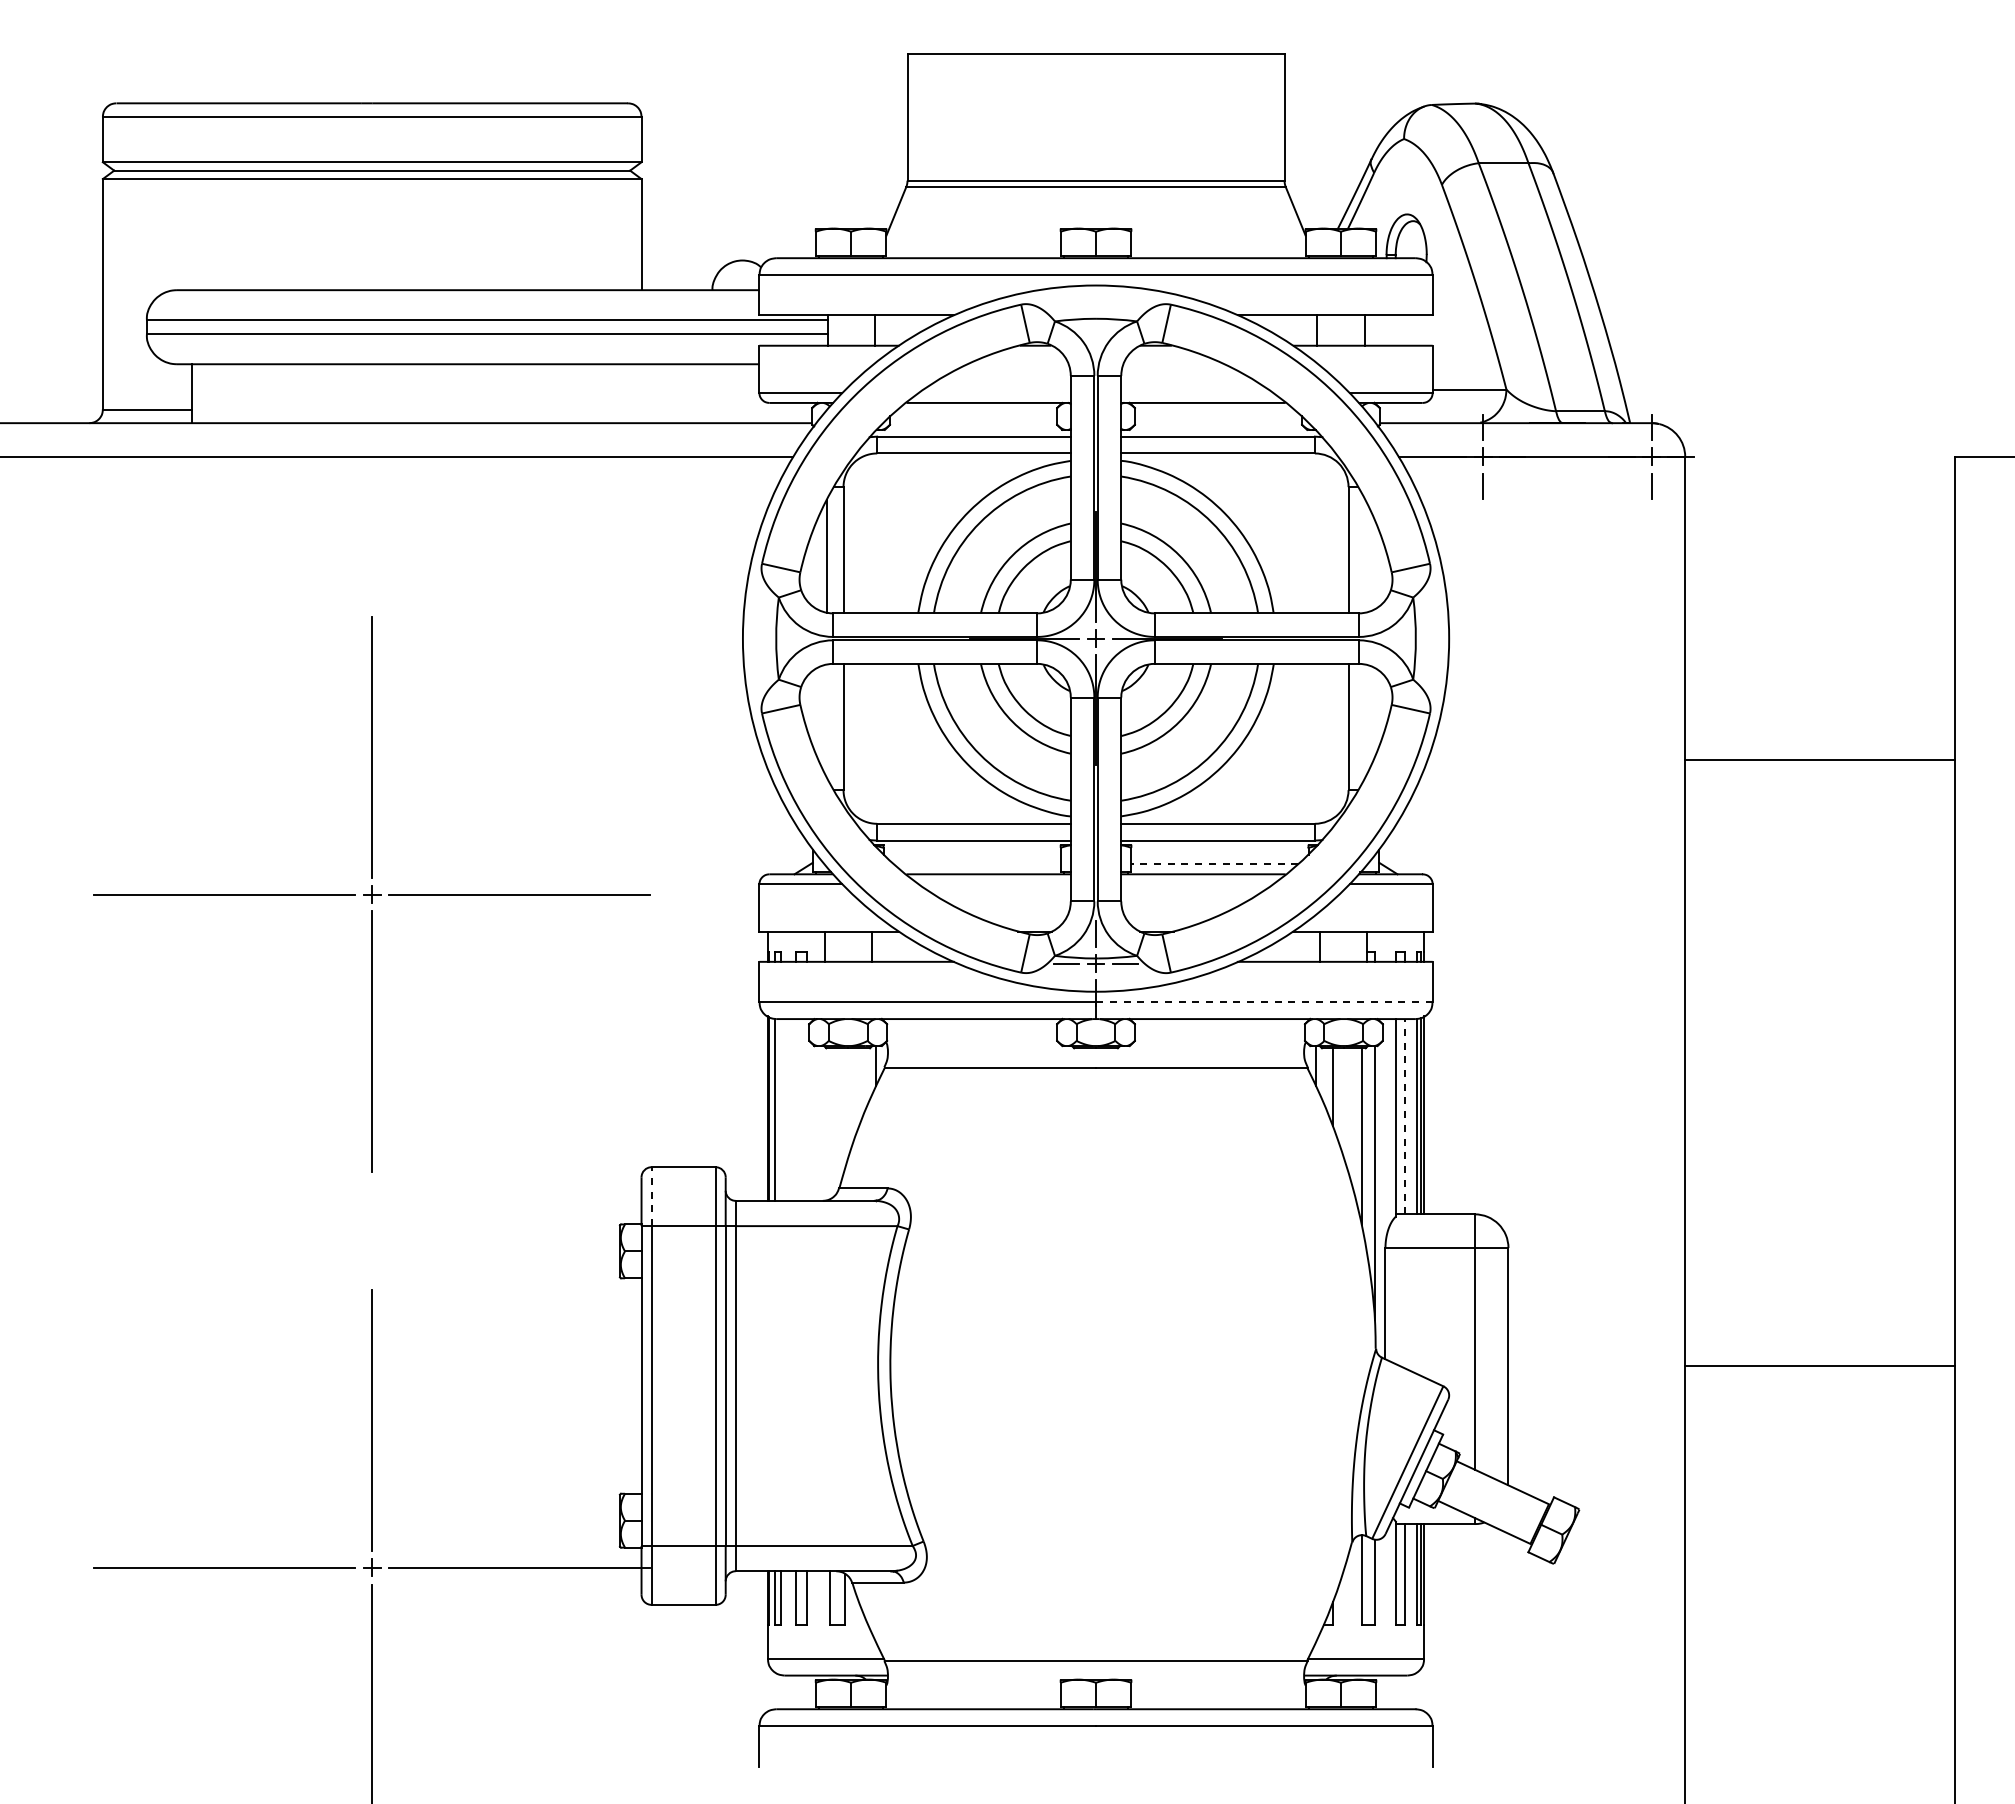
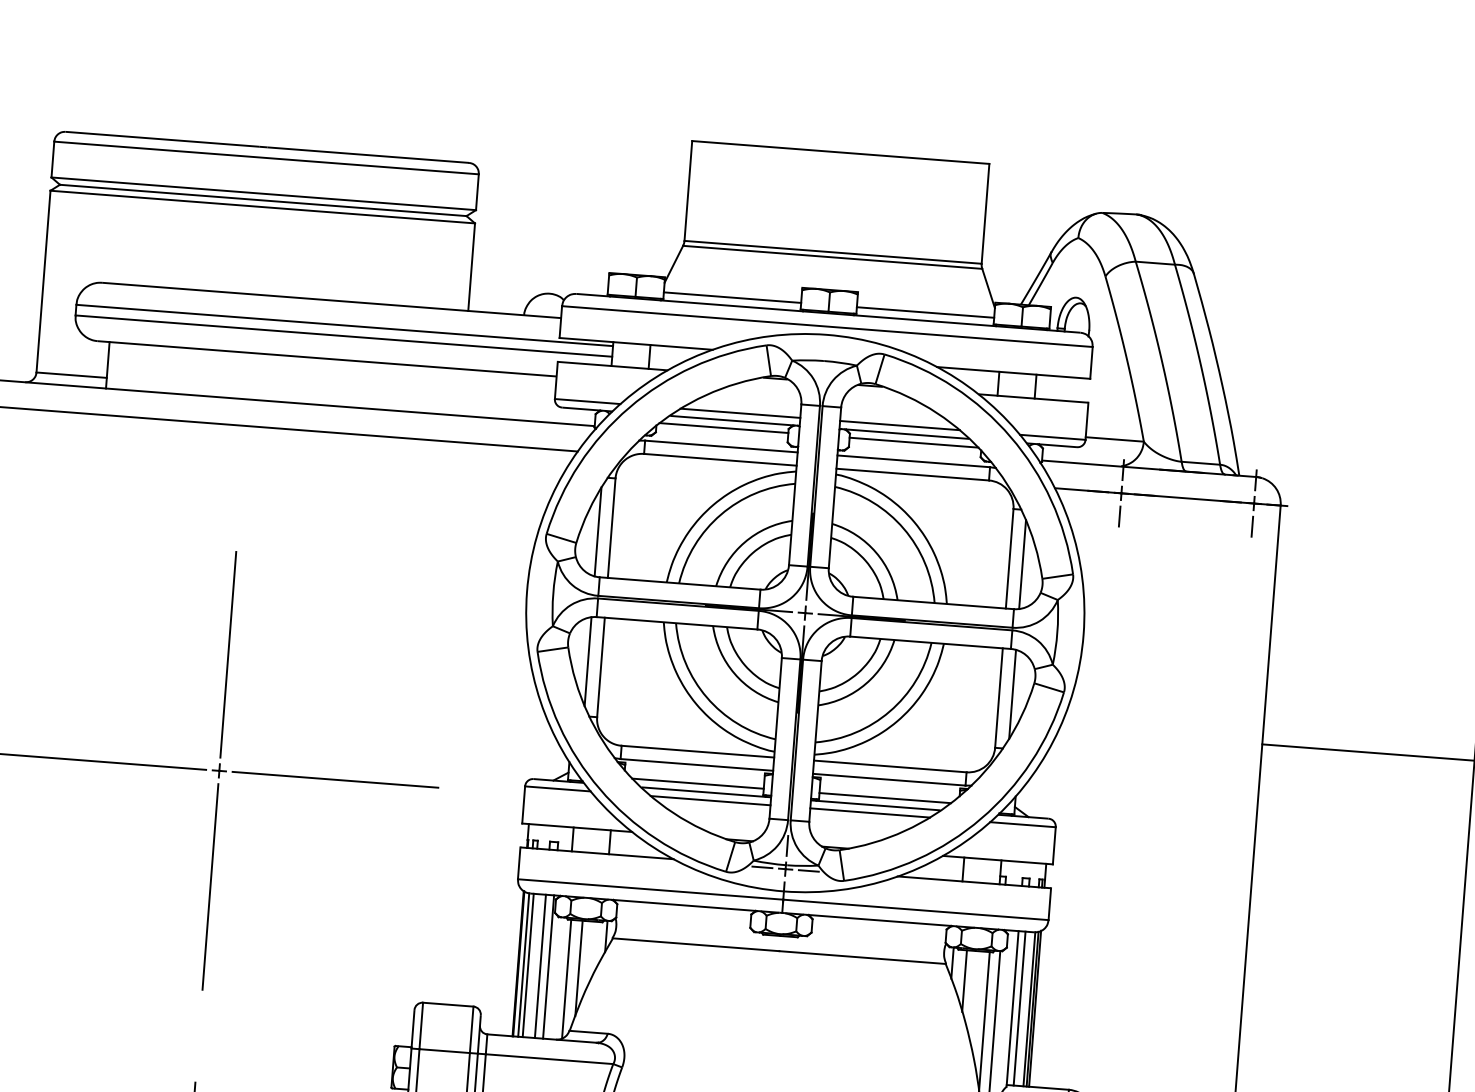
line: (973, 247) -> (732, 297), added
line: (1218, 247) -> (925, 312), added
line: (994, 392) -> (740, 412), added
line: (1197, 392) -> (900, 425), added
line: (975, 413) -> (723, 428), added
line: (1216, 413) -> (913, 443), added
line: (1365, 555) -> (1022, 563), added
line: (826, 720) -> (587, 661), added
line: (1365, 720) -> (1012, 693), added
line: (976, 864) -> (697, 783), added
line: (1214, 864) -> (884, 798), dashed -> solid
line: (994, 884) -> (710, 800), added
line: (1197, 884) -> (870, 813), added
line: (1263, 1002) -> (915, 910), dashed -> solid
line: (845, 1108) -> (579, 968), added
line: (780, 1109) -> (528, 965), added
line: (796, 1109) -> (540, 966), added
line: (806, 1109) -> (548, 966), added
line: (1404, 1116) -> (1019, 1008), dashed -> solid
line: (830, 1123) -> (566, 979), added
line: (651, 1196) -> (421, 1025), dashed -> solid

